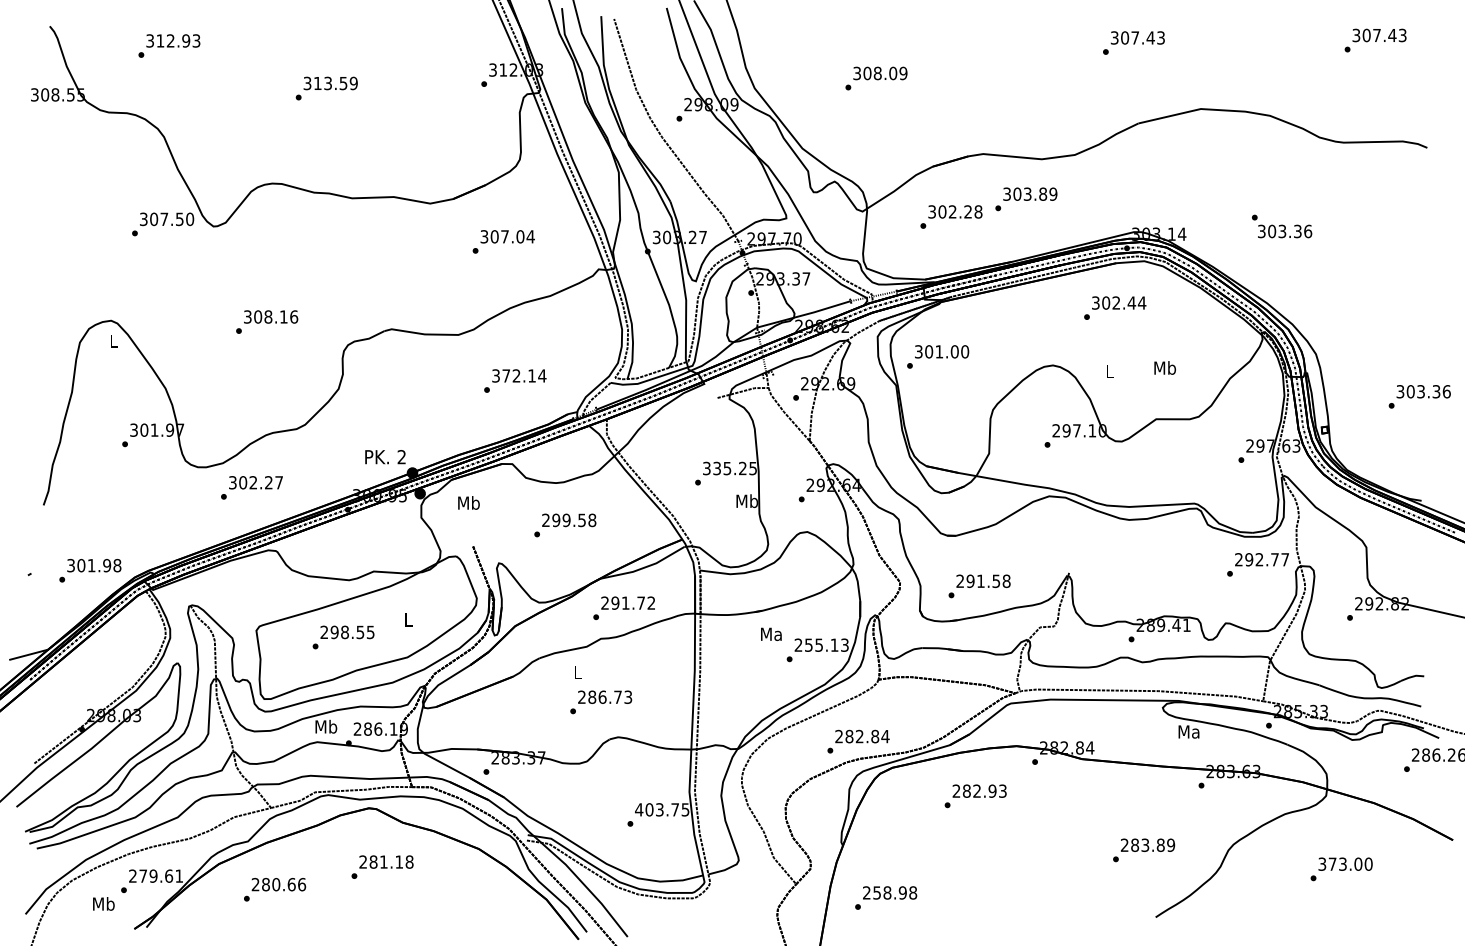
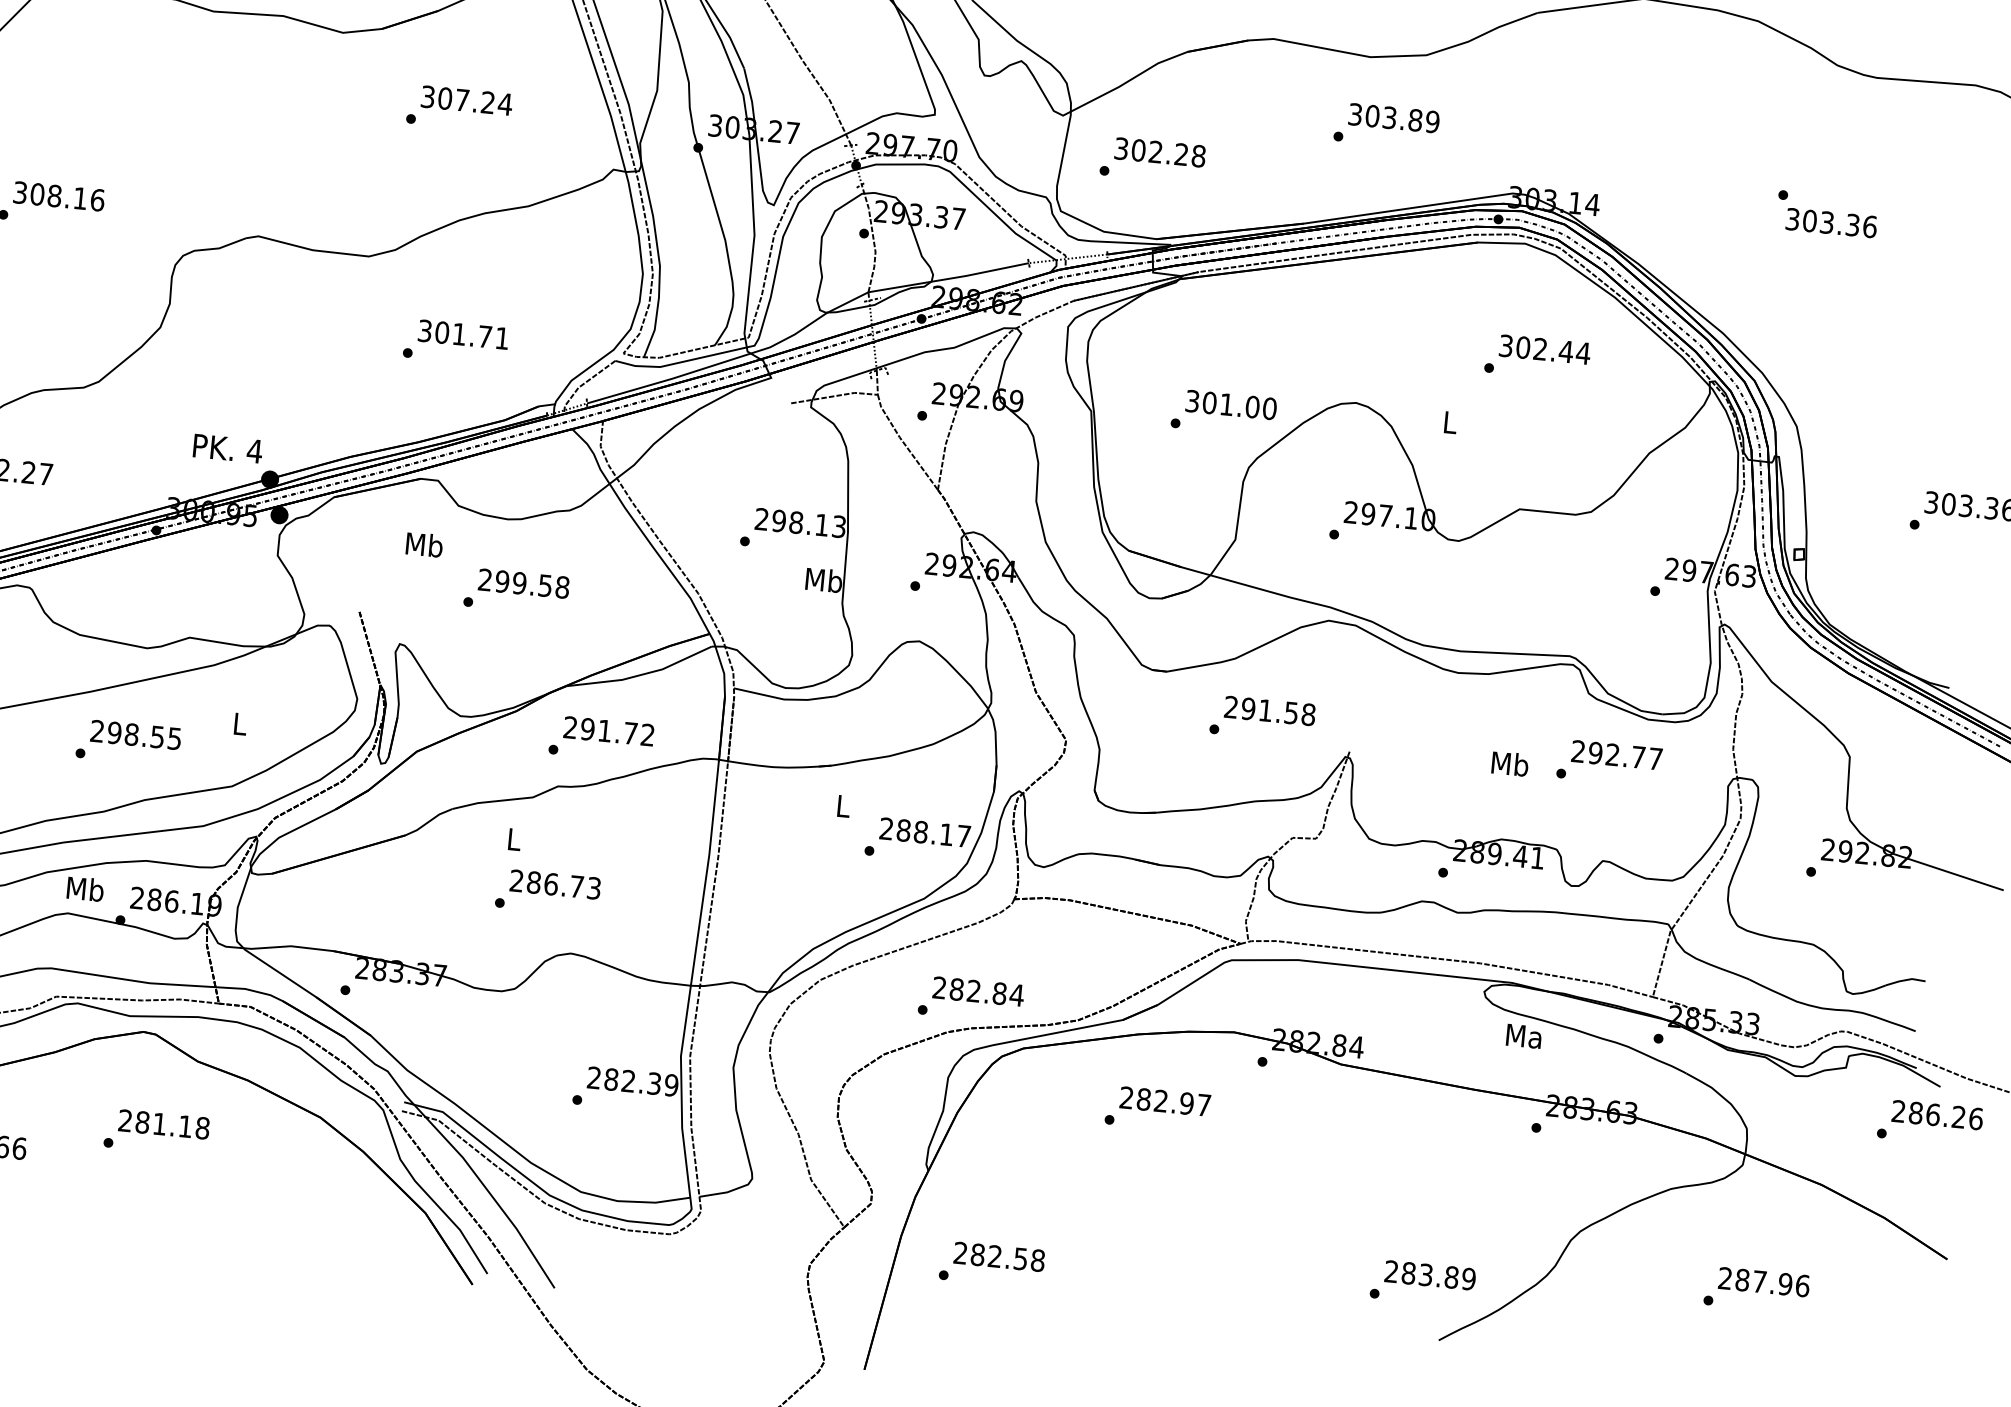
text: (1026, 199) -> (1386, 126), moved
text: (951, 216) -> (1153, 159), moved
text: (1282, 226) -> (1828, 214), moved
text: (520, 236) -> (488, 102), 307.04 -> 307.24
text: (1115, 307) -> (1538, 356), moved
text: (938, 356) -> (1224, 412), moved
text: (1164, 367) -> (1509, 762), moved
text: (524, 375) -> (472, 334), 372.14 -> 301.71
text: (401, 457) -> (254, 451), 2 -> 4
text: (729, 468) -> (799, 522), 335.25 -> 298.13
text: (468, 502) -> (423, 543), moved
text: (1257, 564) -> (1608, 762), moved
text: (979, 586) -> (1262, 719), moved
text: (771, 634) -> (843, 806), Ma -> L
text: (826, 644) -> (933, 832), 255.13 -> 288.17
text: (1002, 790) -> (1203, 1104), 282.93 -> 282.97
text: (662, 809) -> (633, 1081), 403.75 -> 282.39
text: (1144, 850) -> (1423, 1283), moved
text: (1345, 863) -> (1764, 1280), 373.00 -> 287.96
text: (889, 892) -> (998, 1256), 258.98 -> 282.58

